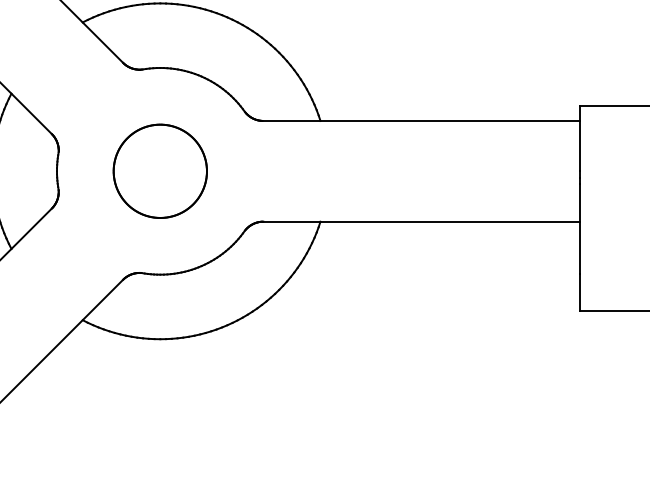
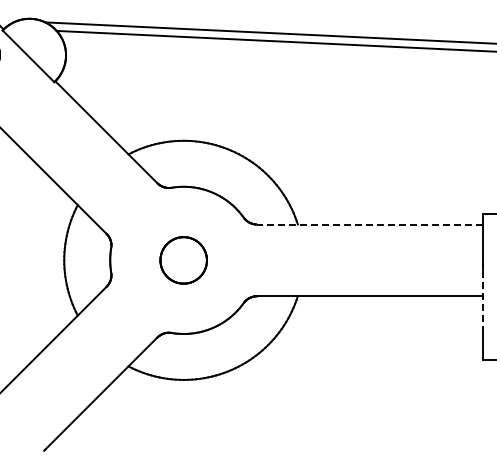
line: (421, 120) -> (369, 224), solid -> dashed
part: (159, 171) -> (183, 260), size x0.7
line: (579, 229) -> (482, 301), solid -> dashed

